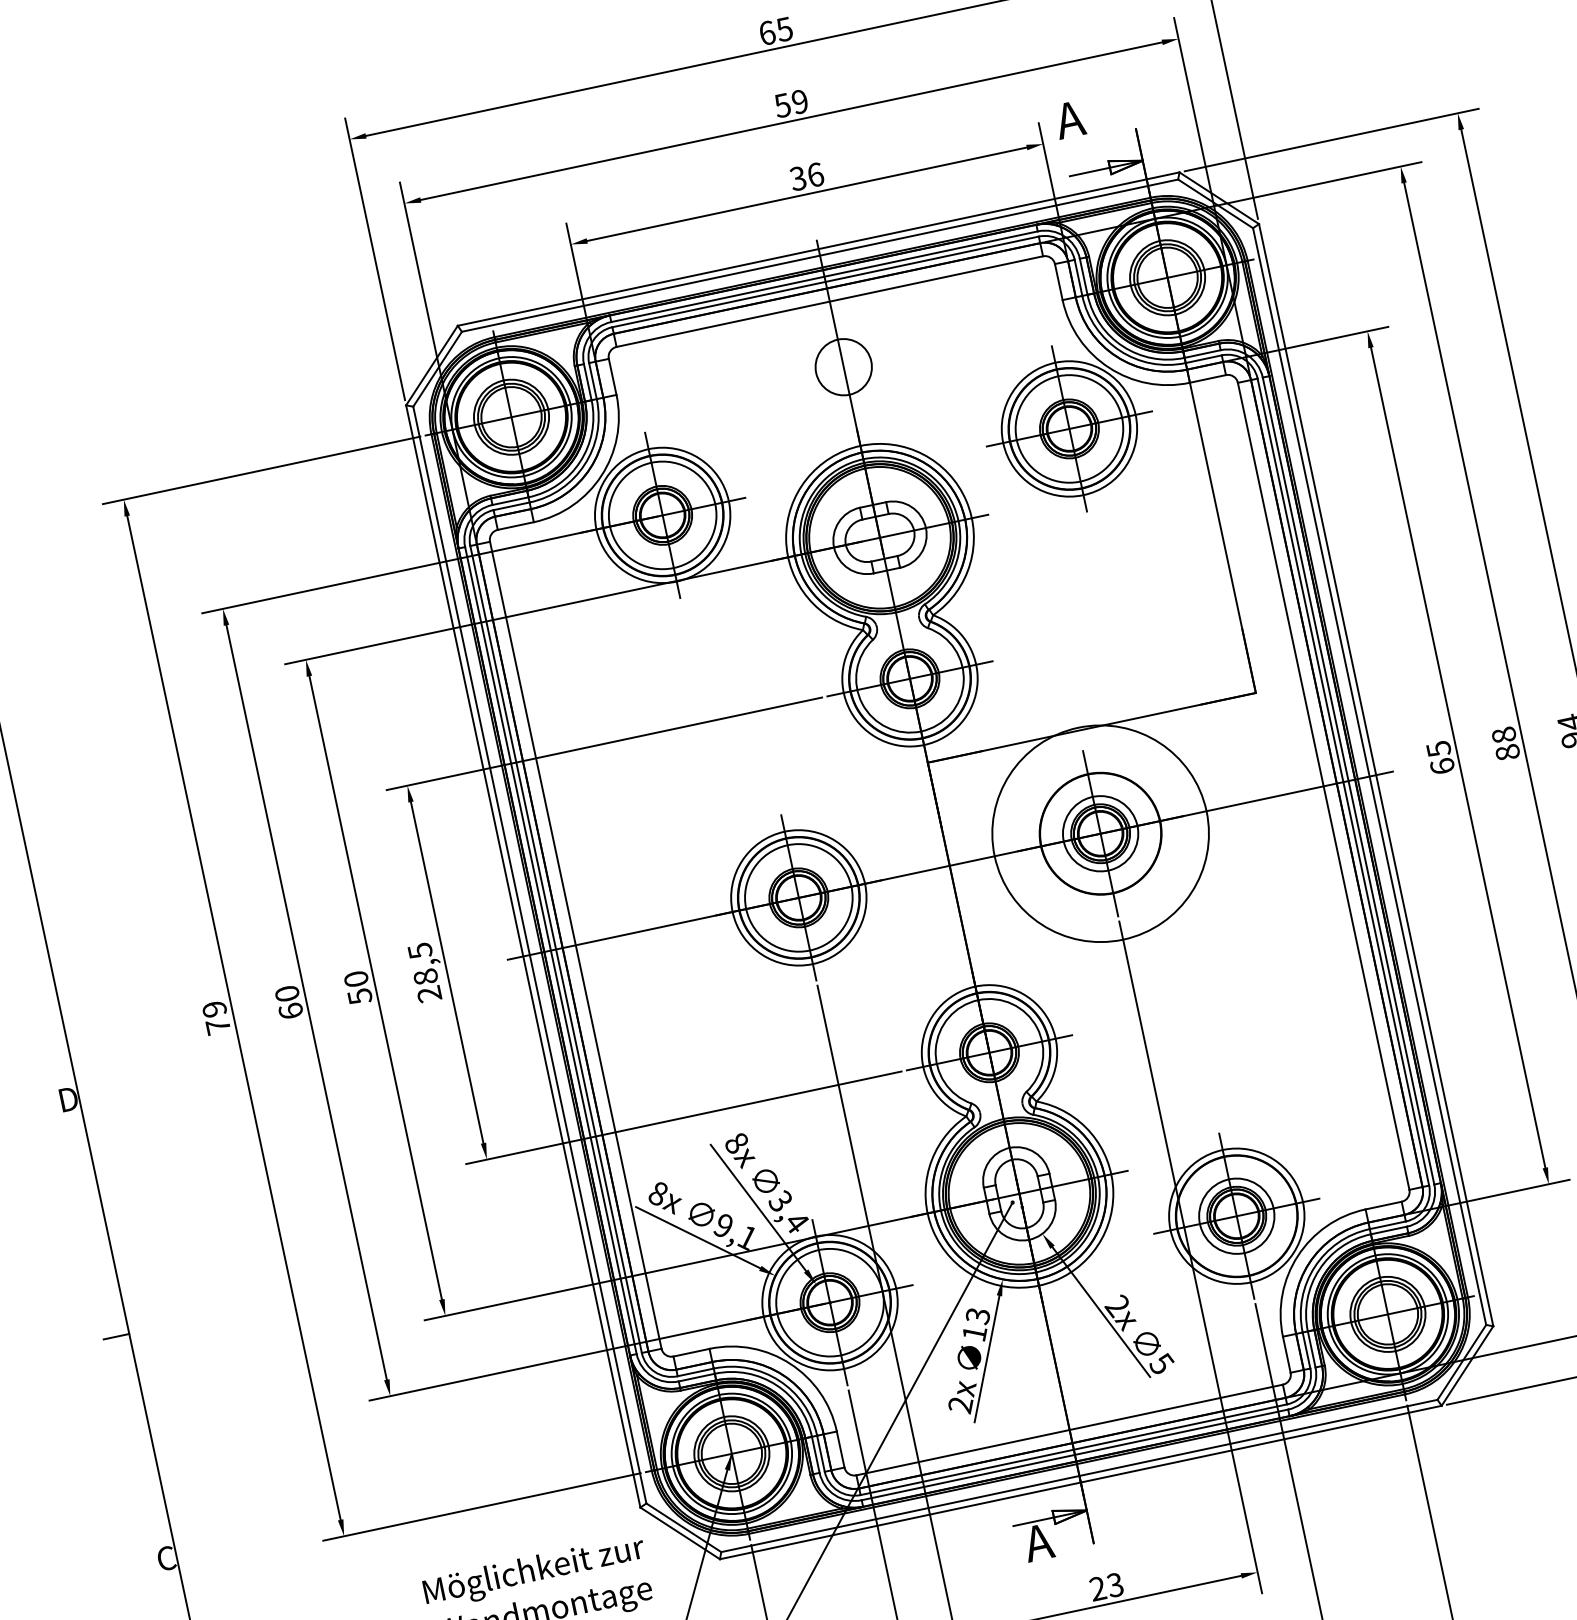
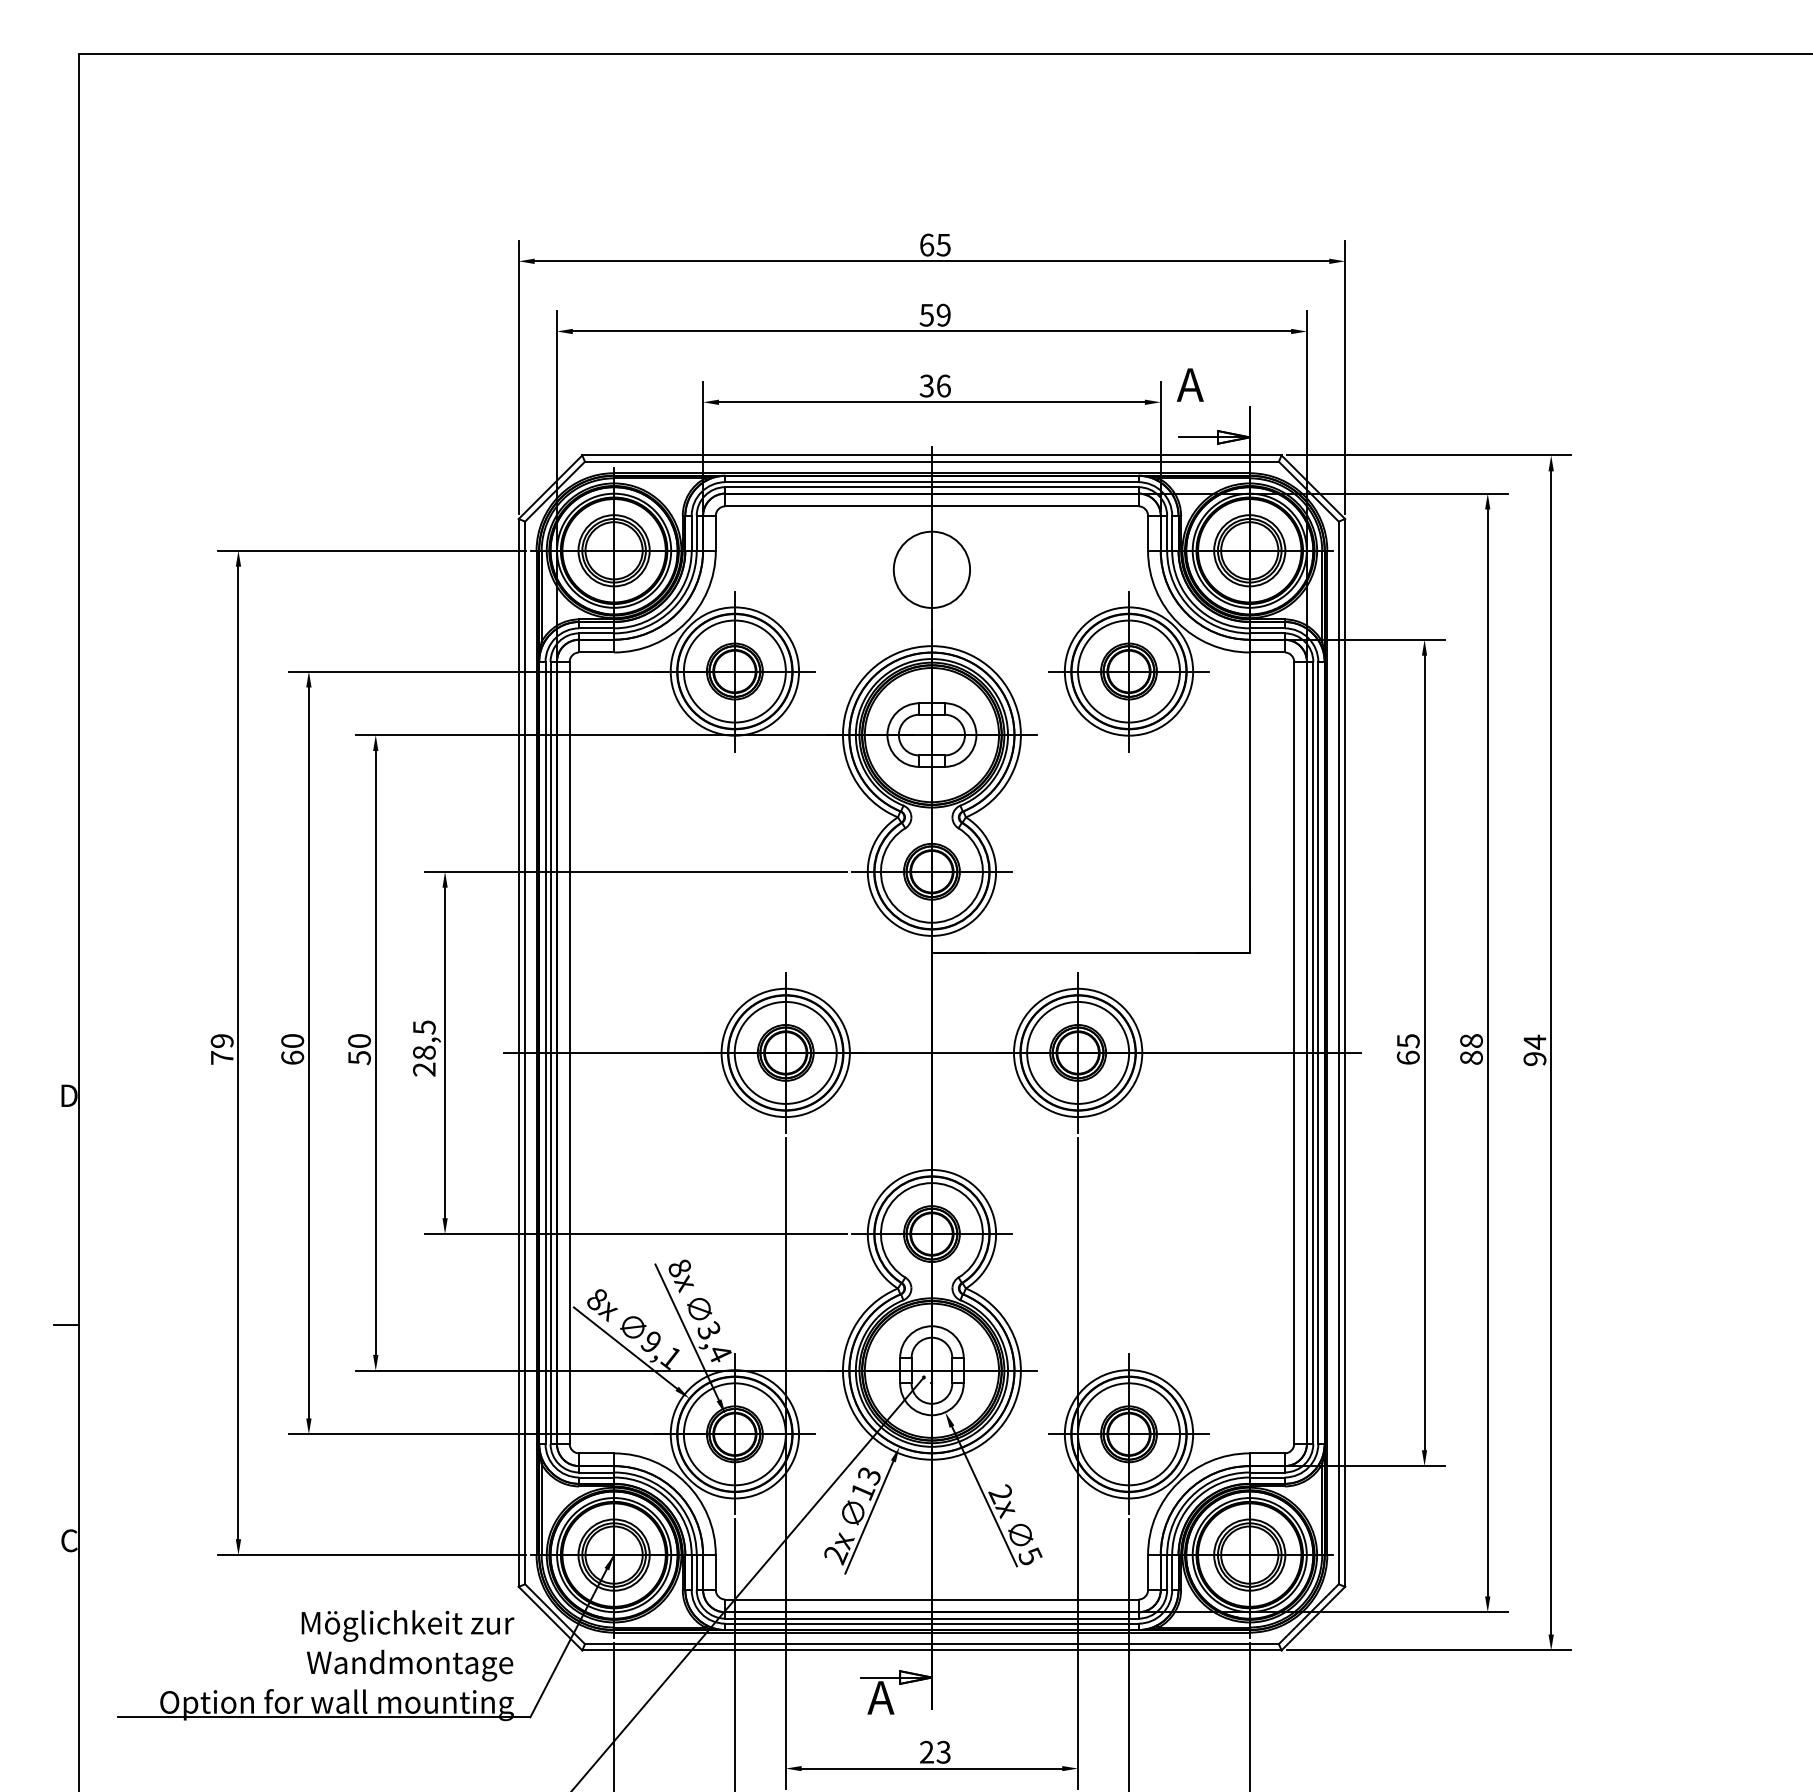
circle: (843, 366) -> (931, 569), size x1.43
circle: (1100, 833) -> (1078, 1052), size x0.62
circle: (1100, 833) -> (1078, 1052), size x1.43
circle: (1236, 1216) -> (1128, 1434), size x1.43

